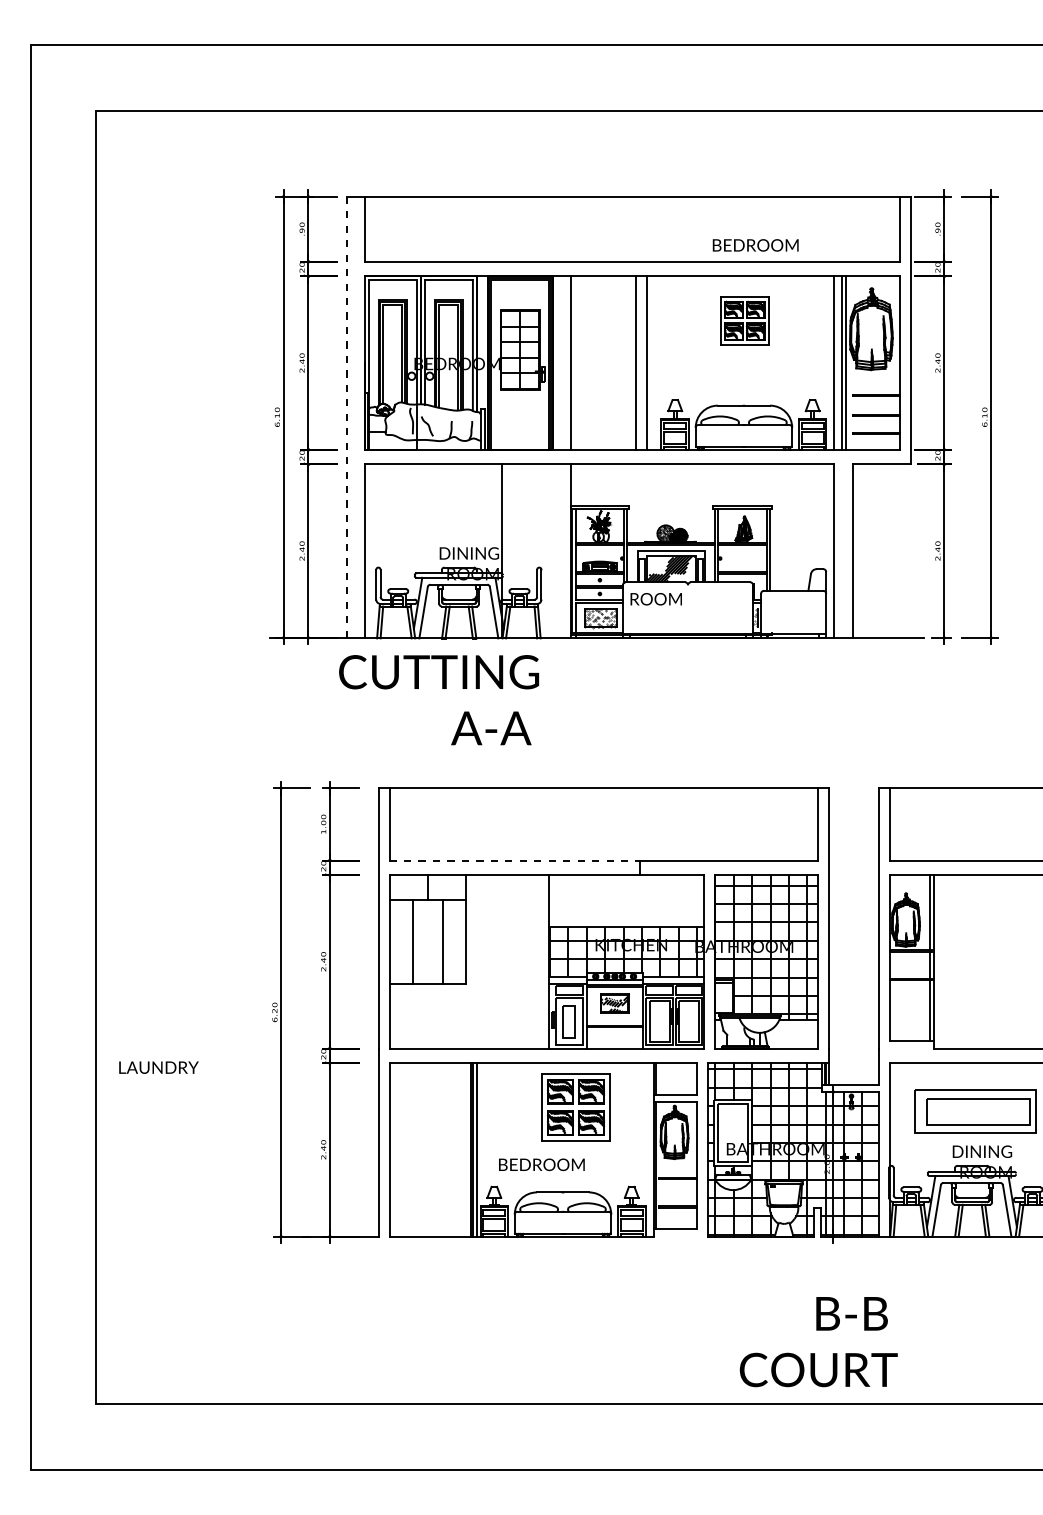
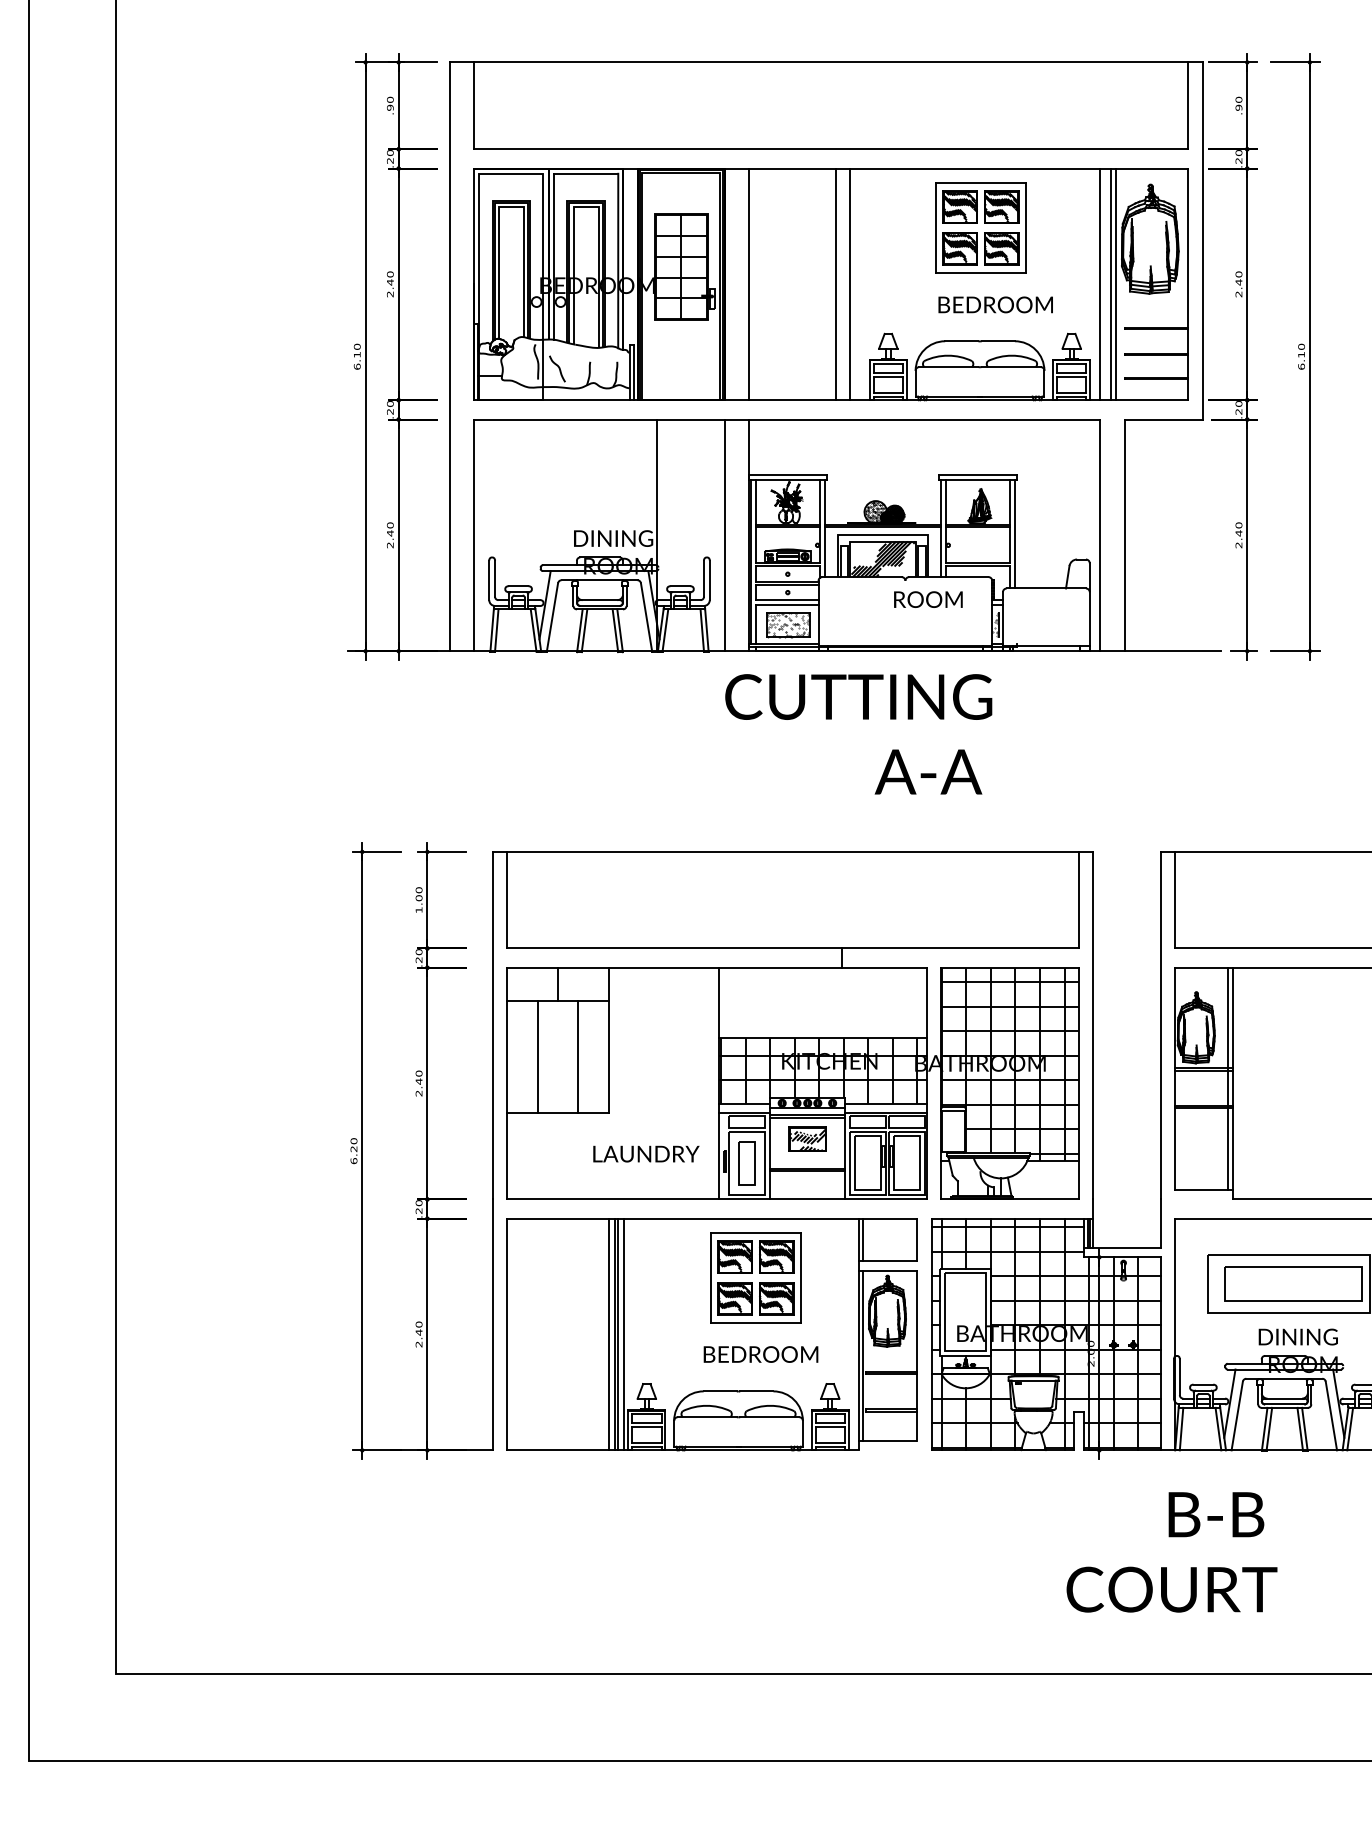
text: (755, 245) -> (995, 305), moved
part: (744, 320) -> (980, 227), size x1.43
line: (346, 417) -> (449, 357), dashed -> solid
line: (552, 550) -> (724, 534), added
text: (655, 599) -> (927, 599), moved
text: (439, 700) -> (859, 734), moved
line: (515, 860) -> (675, 948), dashed -> solid
text: (158, 1067) -> (645, 1153), moved
line: (466, 1149) -> (609, 1334), added
text: (541, 1164) -> (760, 1354), moved
text: (818, 1342) -> (1171, 1552), moved

